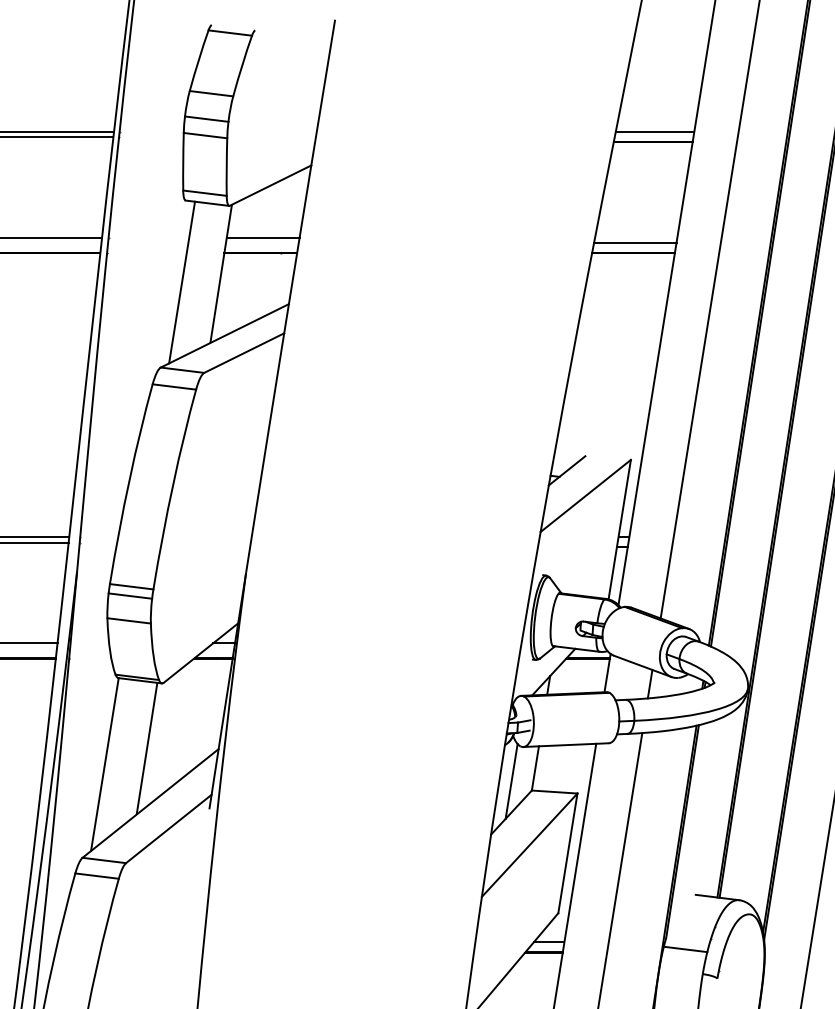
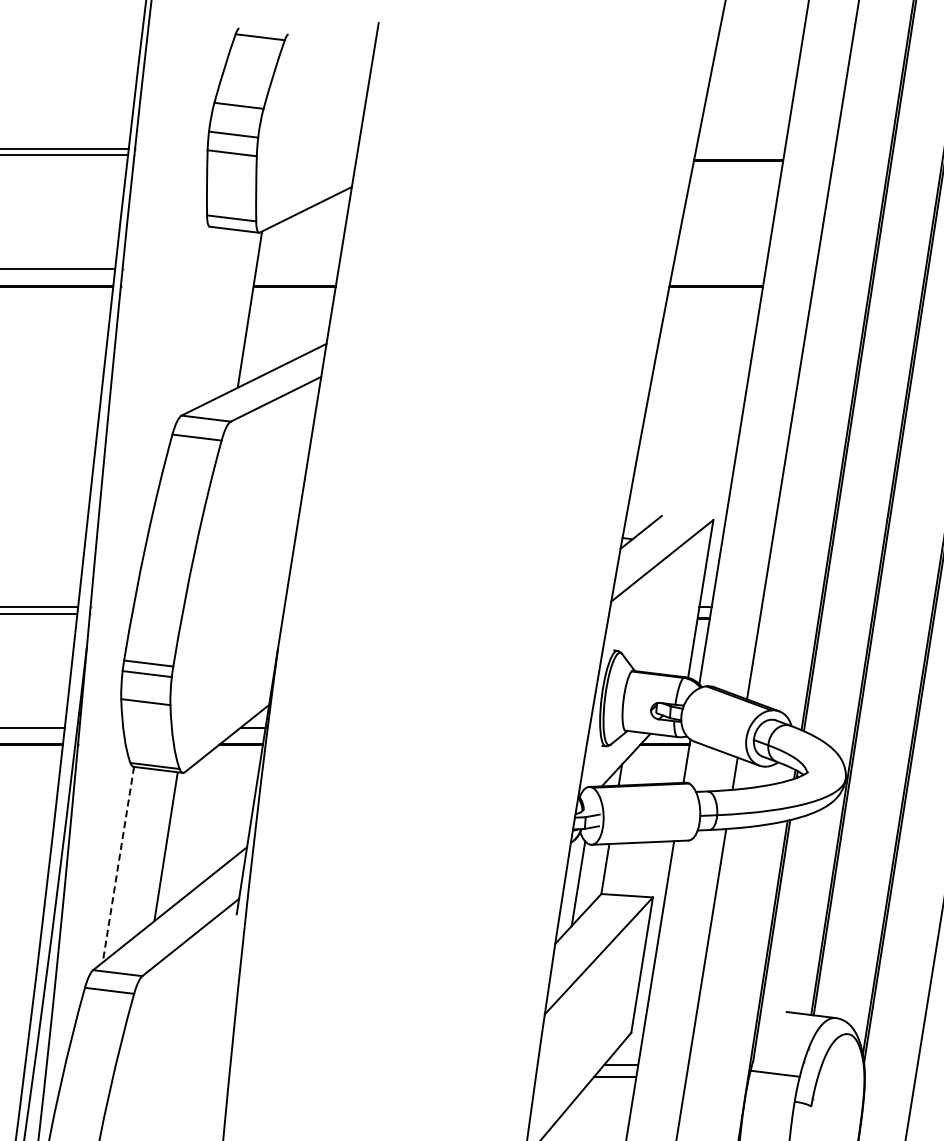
line: (654, 131) -> (740, 148), removed
line: (263, 238) -> (297, 269), removed
line: (634, 242) -> (717, 274), removed
line: (181, 282) -> (205, 319), removed
line: (104, 765) -> (118, 865), solid -> dashed

